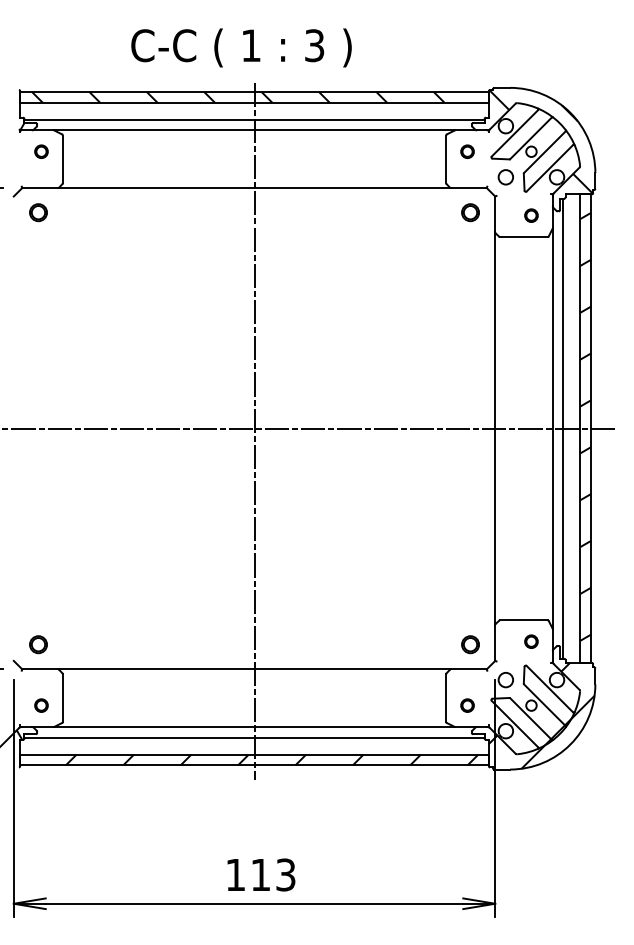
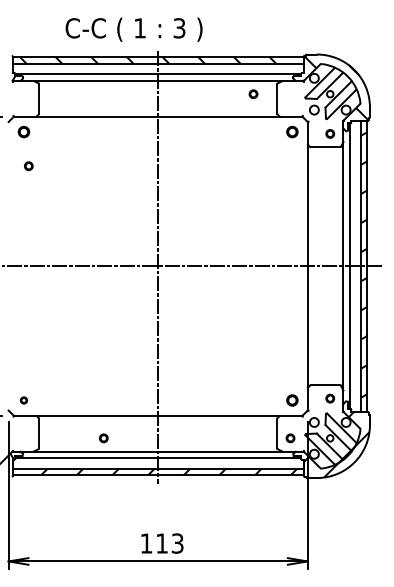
text: (240, 47) -> (133, 29), moved
part: (40, 152) -> (28, 166), moved
part: (467, 152) -> (253, 94), moved
part: (37, 644) -> (23, 400), size x0.6
part: (40, 705) -> (103, 438), moved

